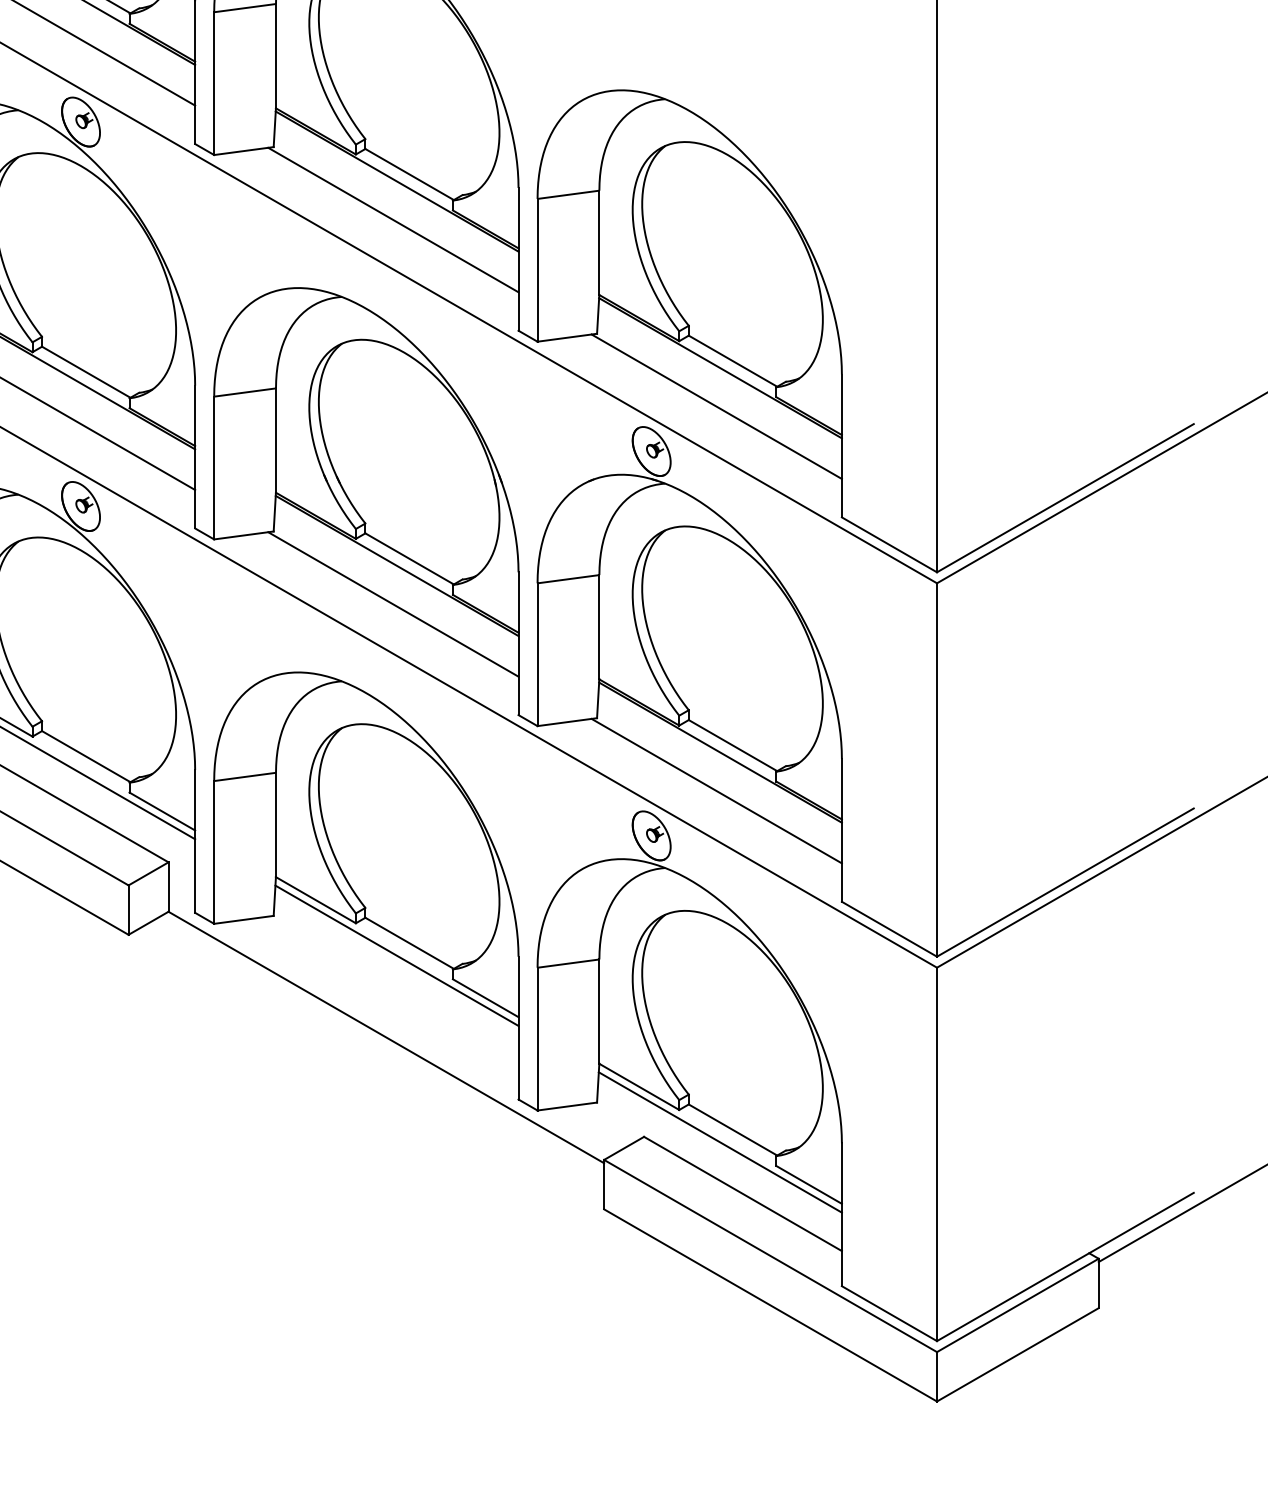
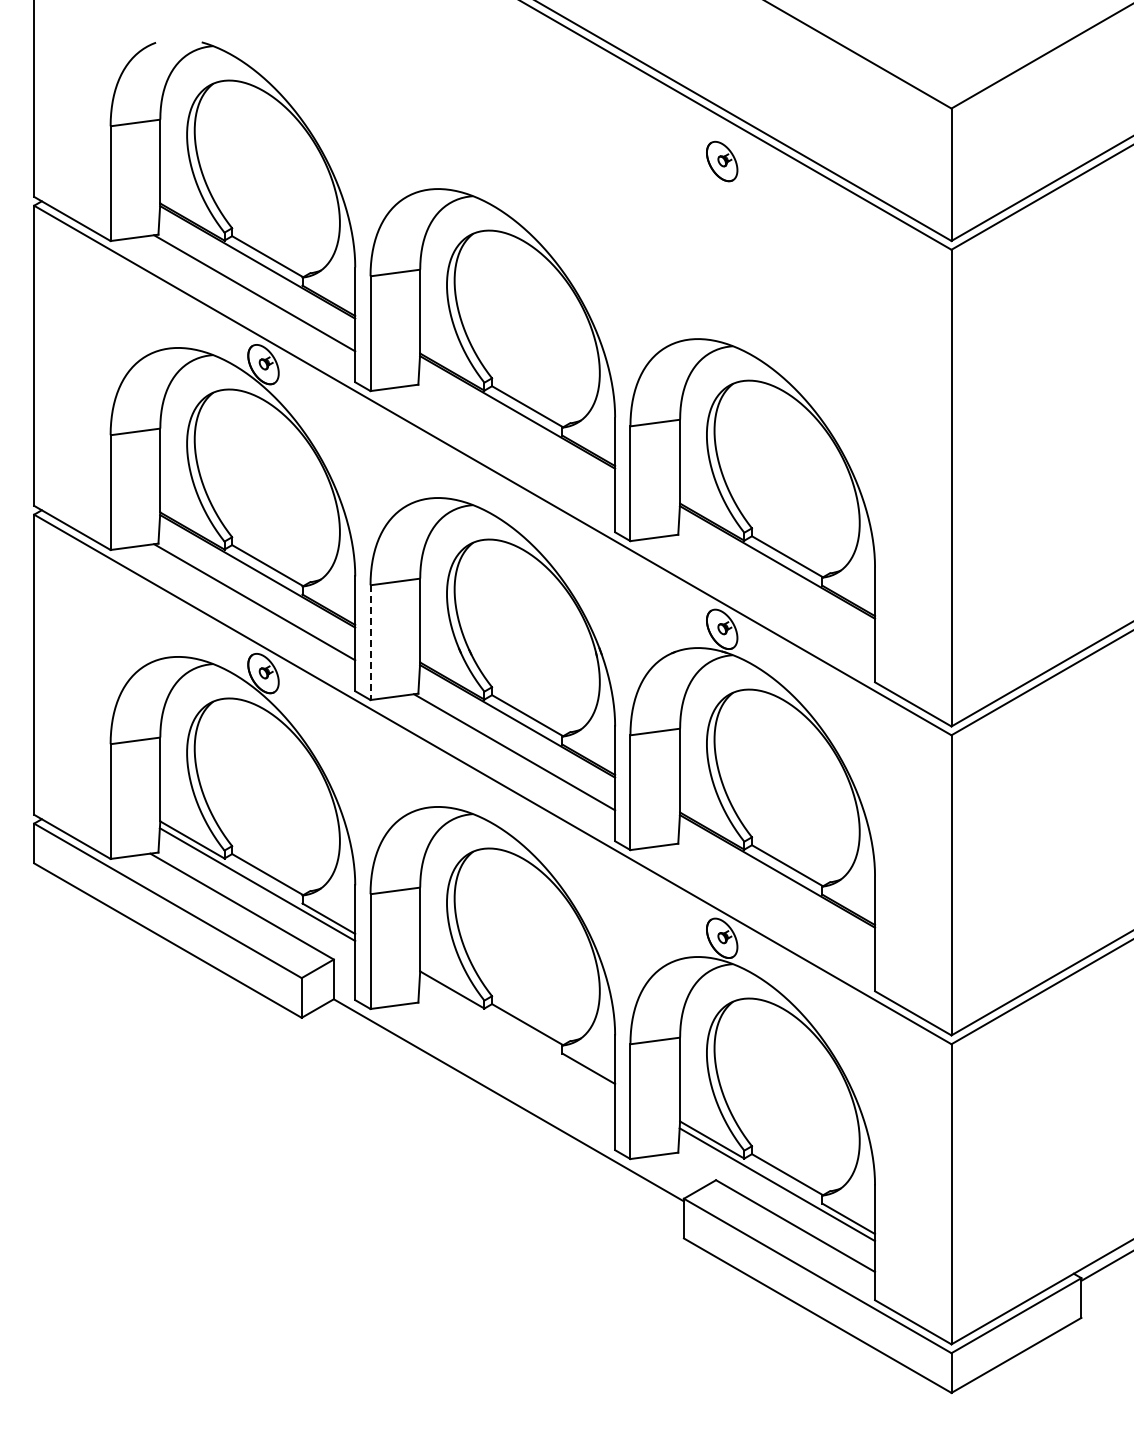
line: (393, 220) -> (514, 443), removed
line: (716, 406) -> (774, 593), removed
line: (214, 469) -> (370, 643), solid -> dashed
line: (716, 791) -> (774, 902), removed
line: (397, 955) -> (517, 1034), removed

